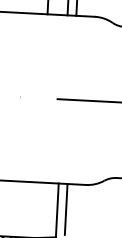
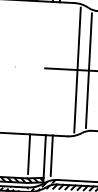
line: (98, 100) -> (77, 69), added
line: (112, 101) -> (88, 70), added
line: (38, 206) -> (29, 153), added

